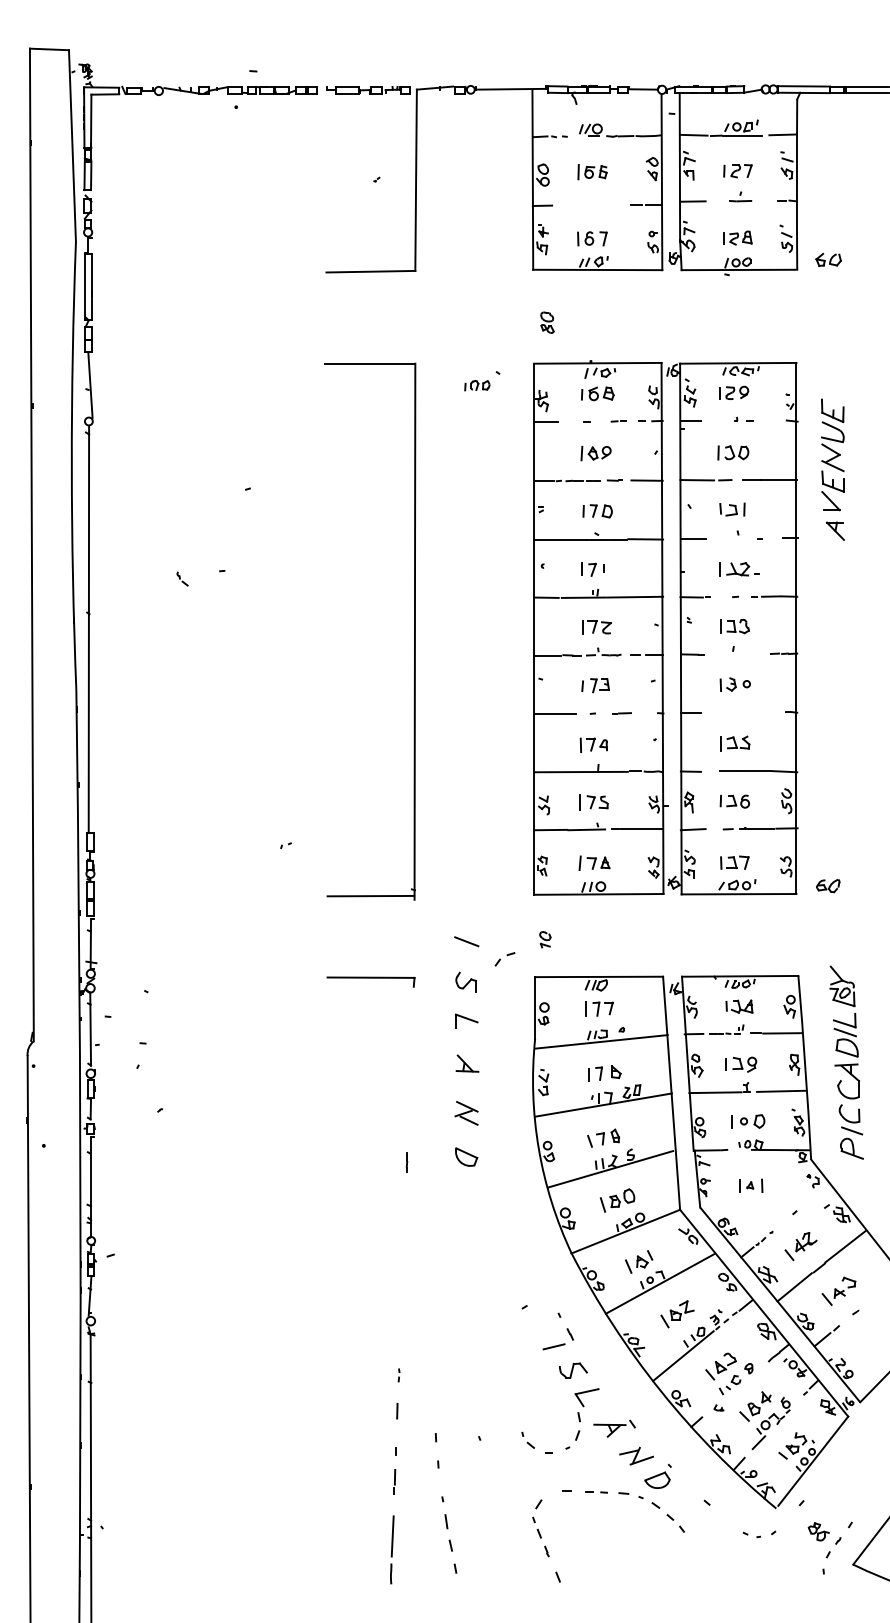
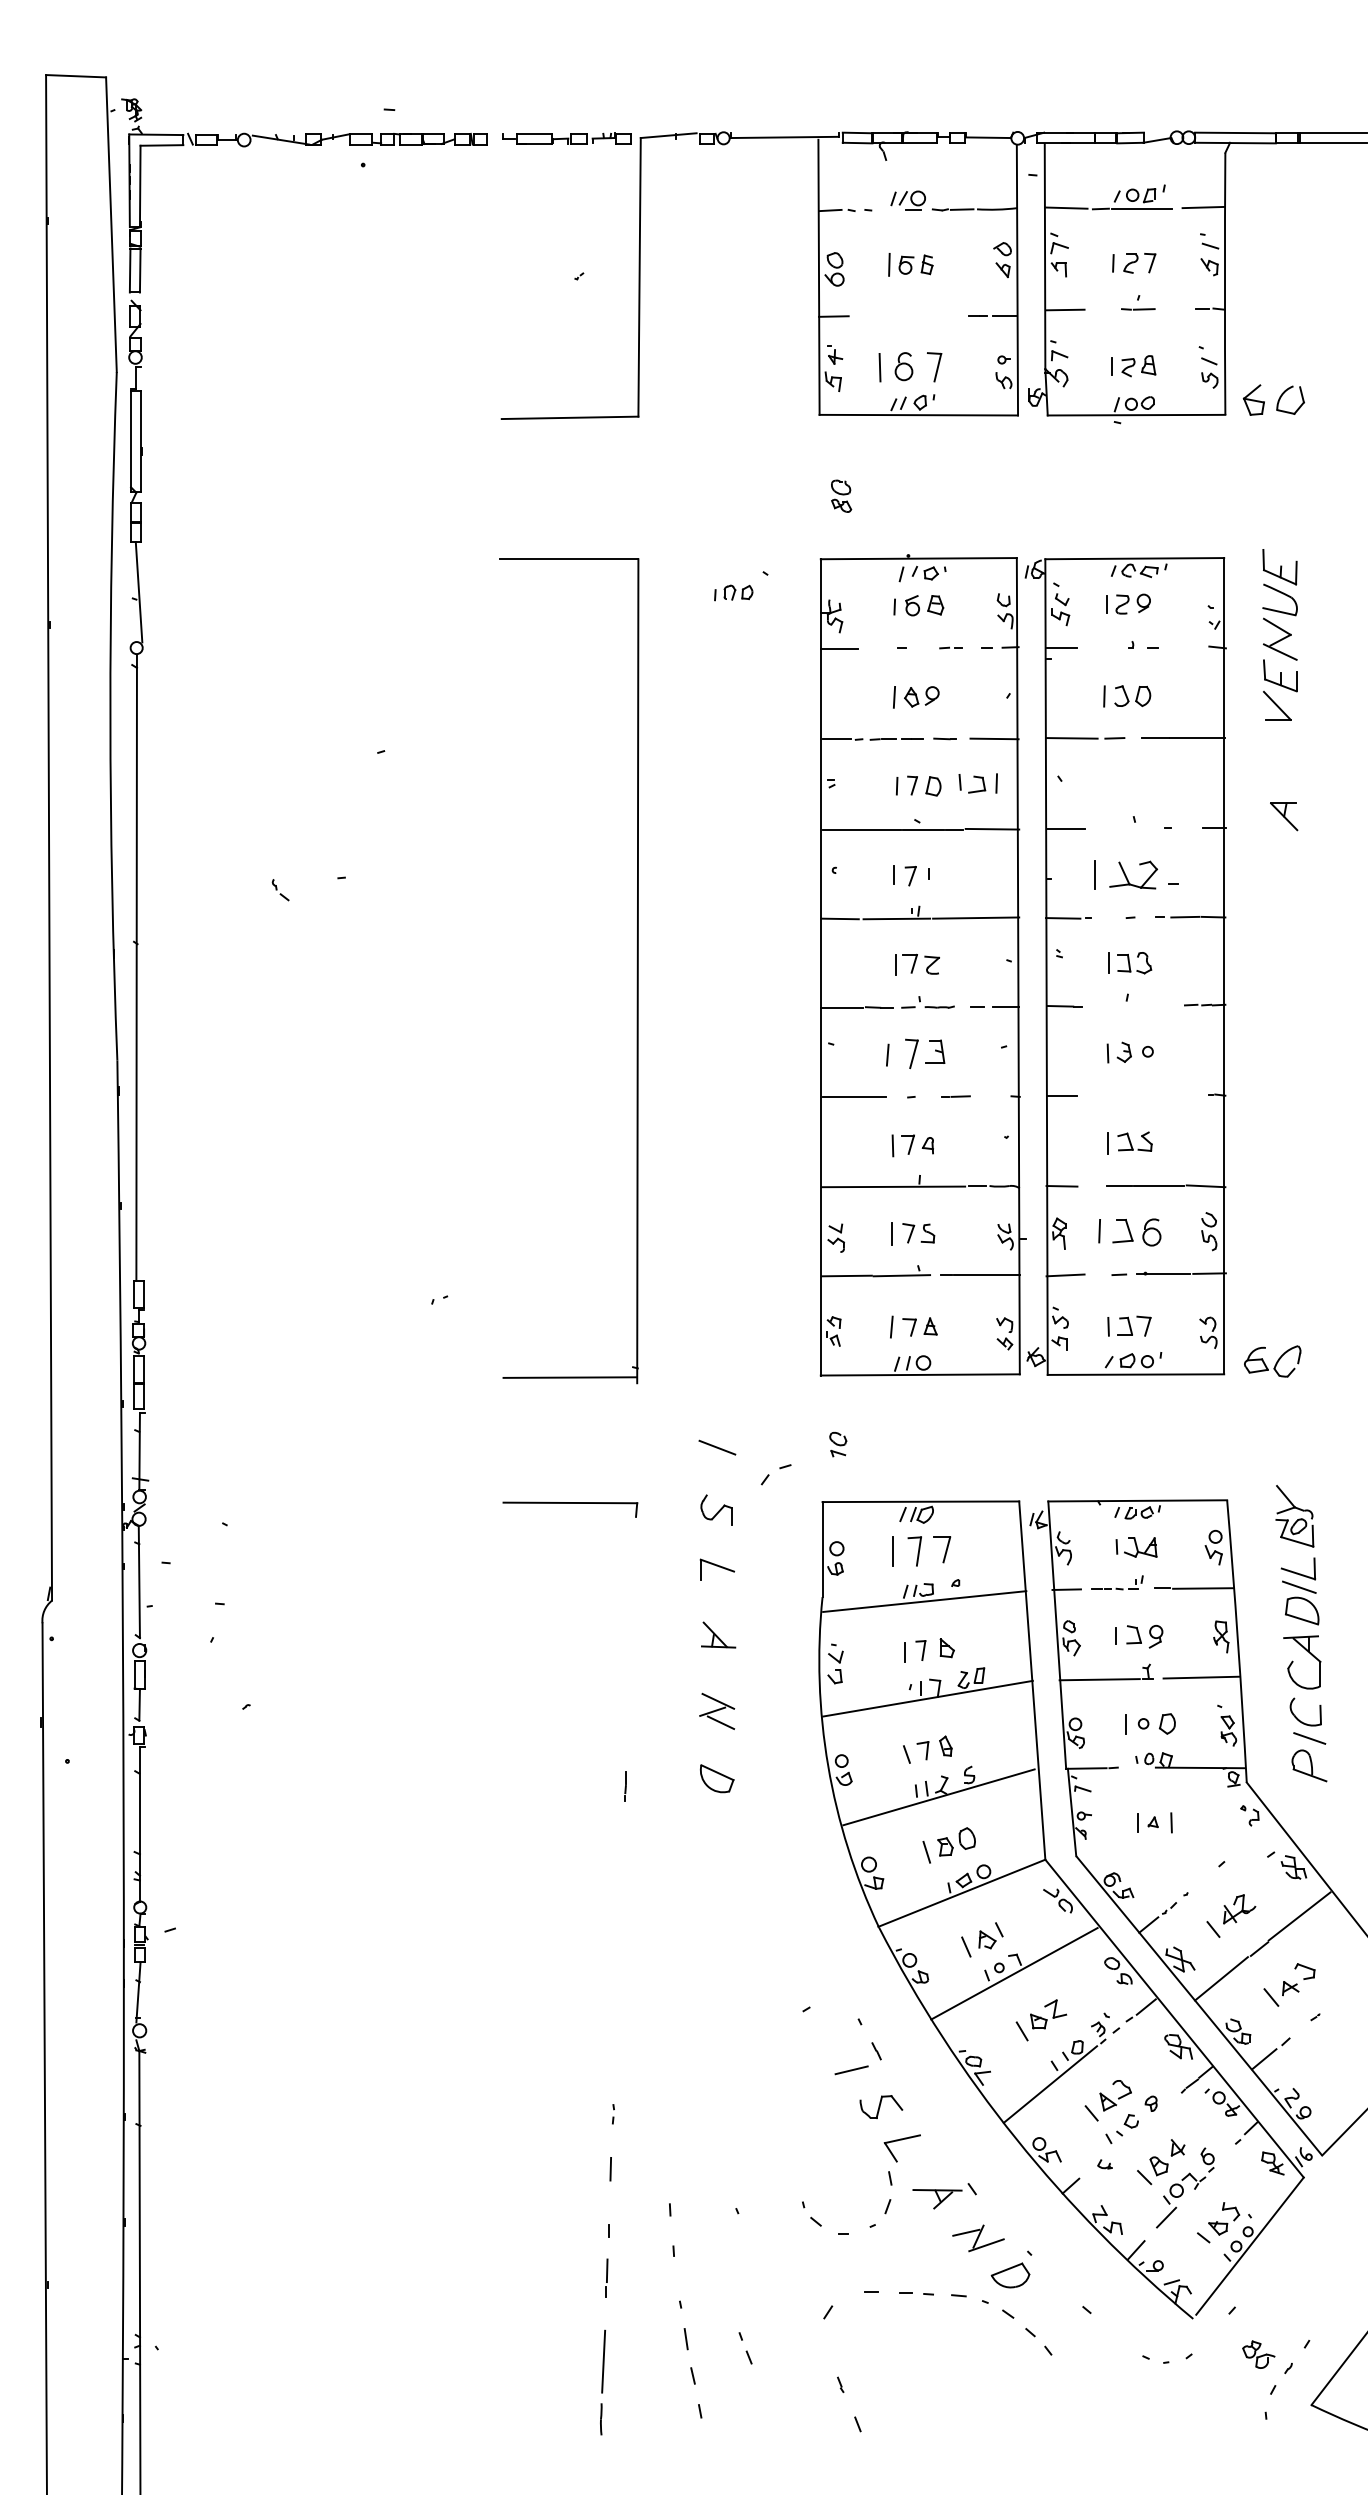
part: (592, 238) -> (910, 366), size x1.4
part: (828, 259) -> (1273, 399), size x1.6
part: (832, 454) -> (1279, 634), moved
part: (732, 509) -> (978, 783), moved
part: (739, 569) -> (1136, 875), size x1.4
part: (595, 685) -> (915, 1053), size x1.4
part: (734, 801) -> (1128, 1232), size x1.4
part: (828, 886) -> (1273, 1362), size x1.6
part: (599, 1008) -> (921, 1550), size x1.4
part: (536, 1527) -> (744, 2347), moved

